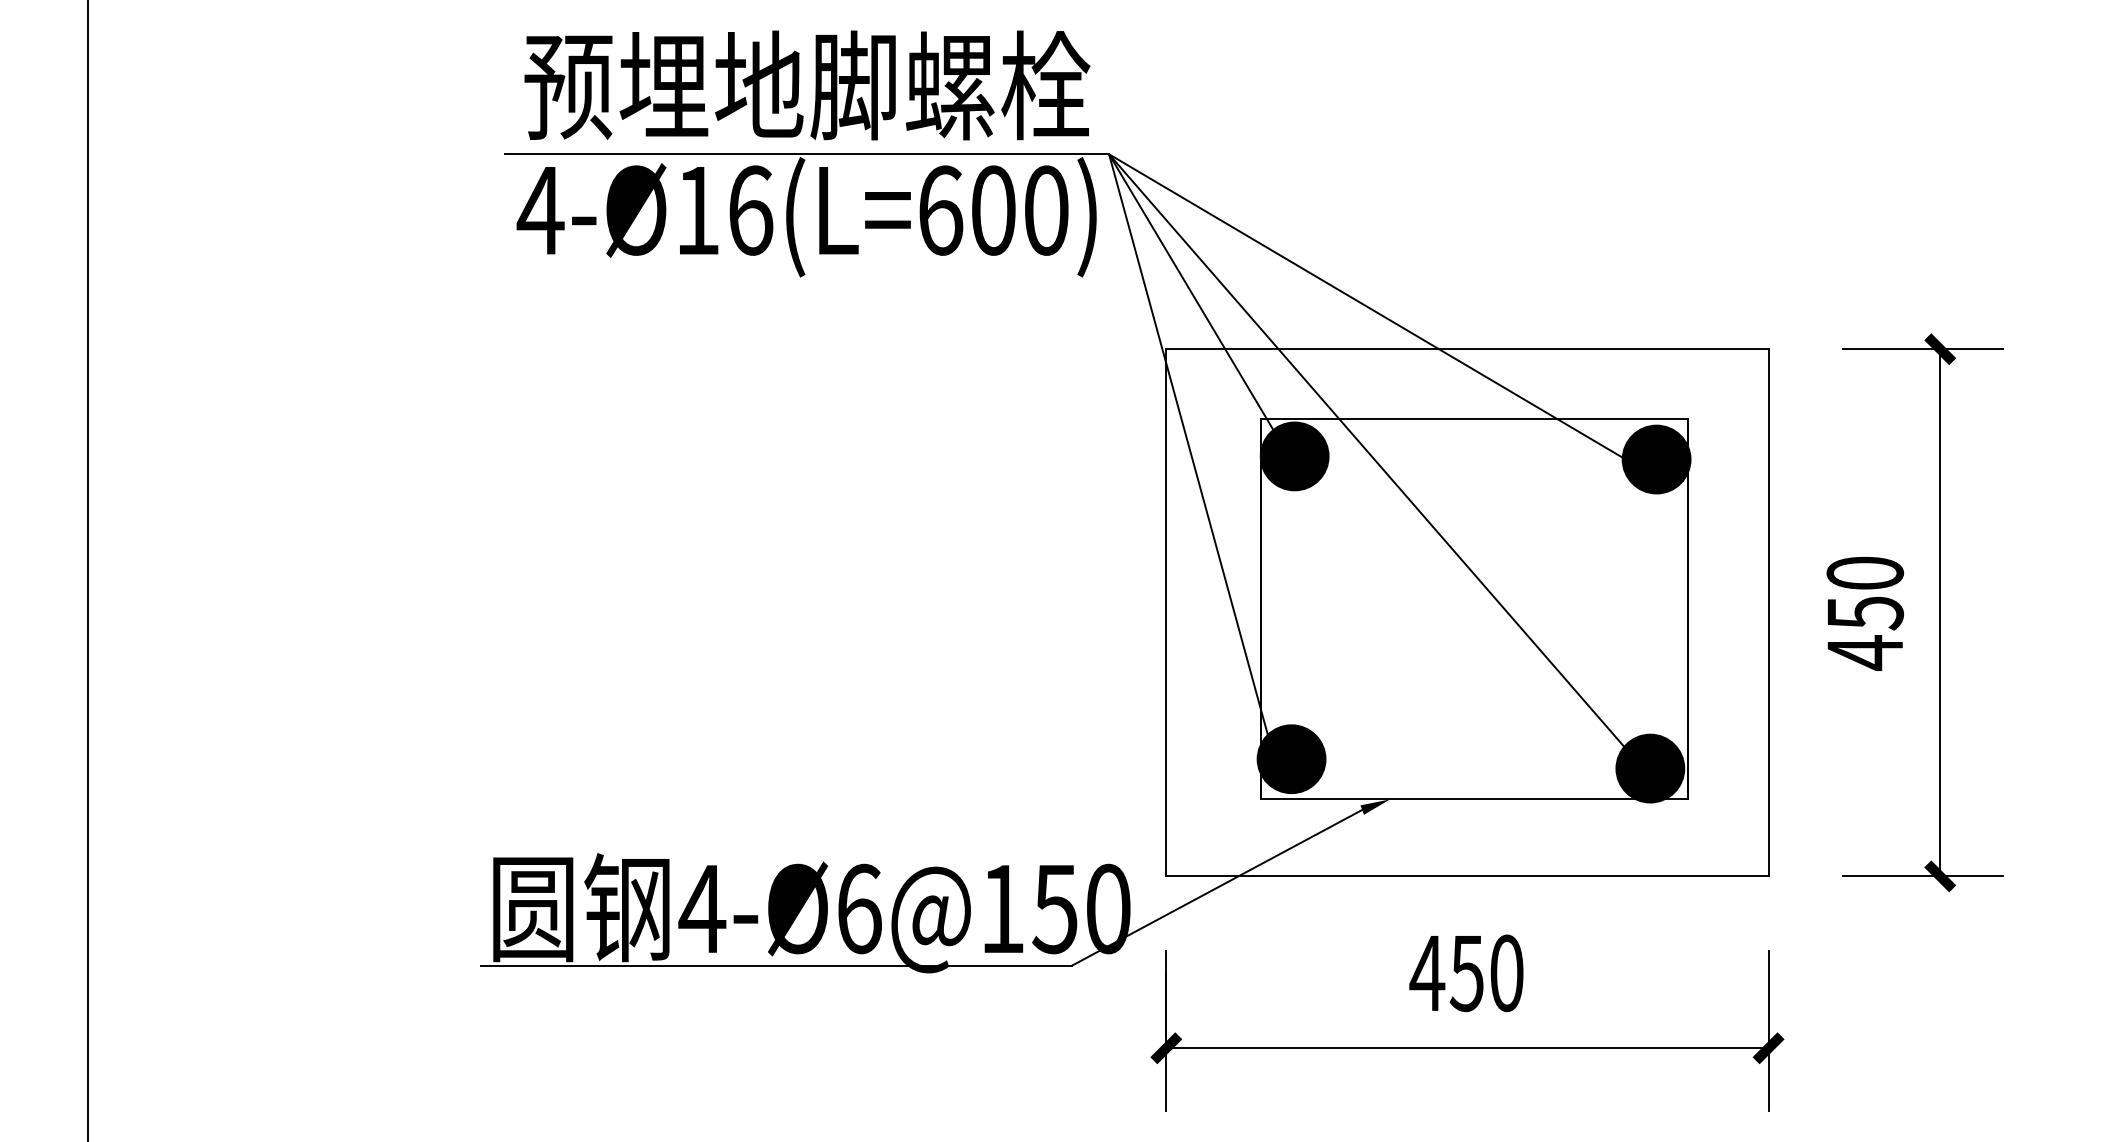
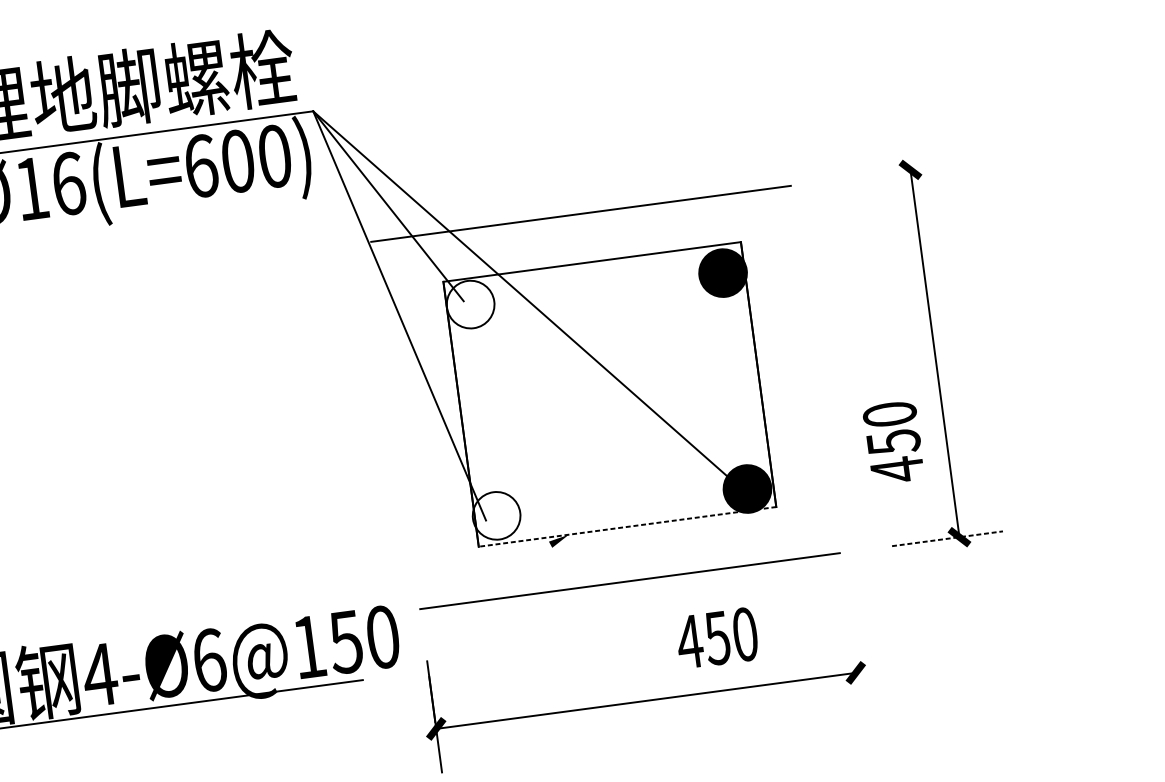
line: (1365, 305) -> (505, 192), removed
line: (1922, 349) -> (898, 171), removed
fill: (1294, 456) -> (470, 304), removed
line: (1166, 612) -> (395, 425), removed
line: (1768, 612) -> (815, 369), removed
text: (1865, 613) -> (893, 442), moved
fill: (1291, 759) -> (496, 516), removed
line: (1474, 799) -> (627, 526), solid -> dashed
line: (1923, 876) -> (947, 538), solid -> dashed
line: (1217, 887) -> (456, 612), removed
text: (1466, 973) -> (717, 638), moved
line: (1768, 1030) -> (854, 660), removed

